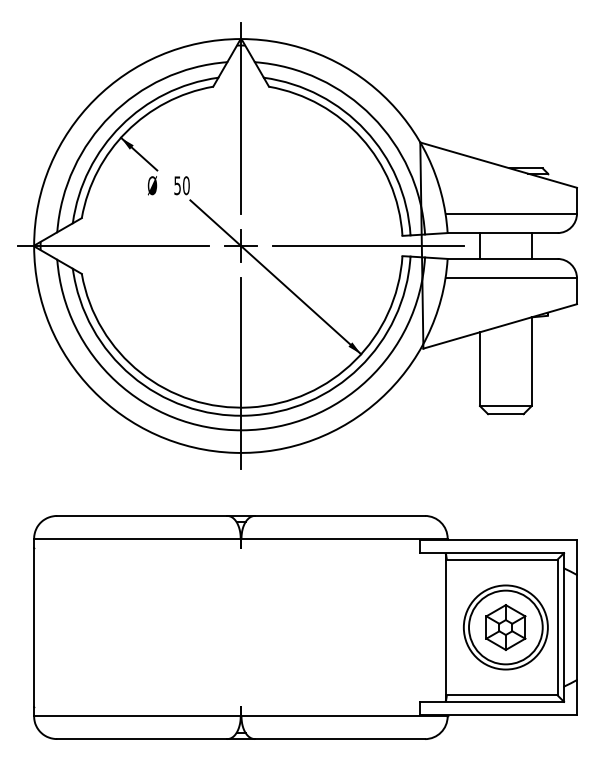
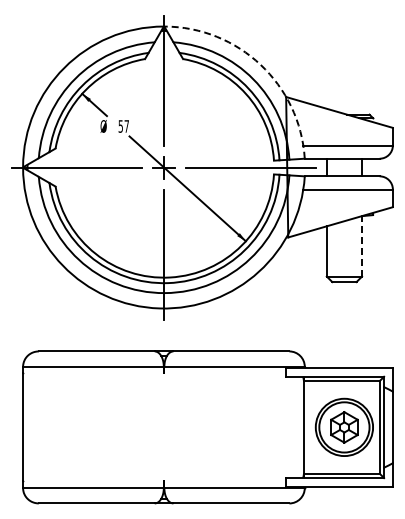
arc: (382, 94) -> (260, 64), solid -> dashed
text: (185, 185) -> (126, 126), 50 -> 57
line: (532, 360) -> (362, 245), solid -> dashed

